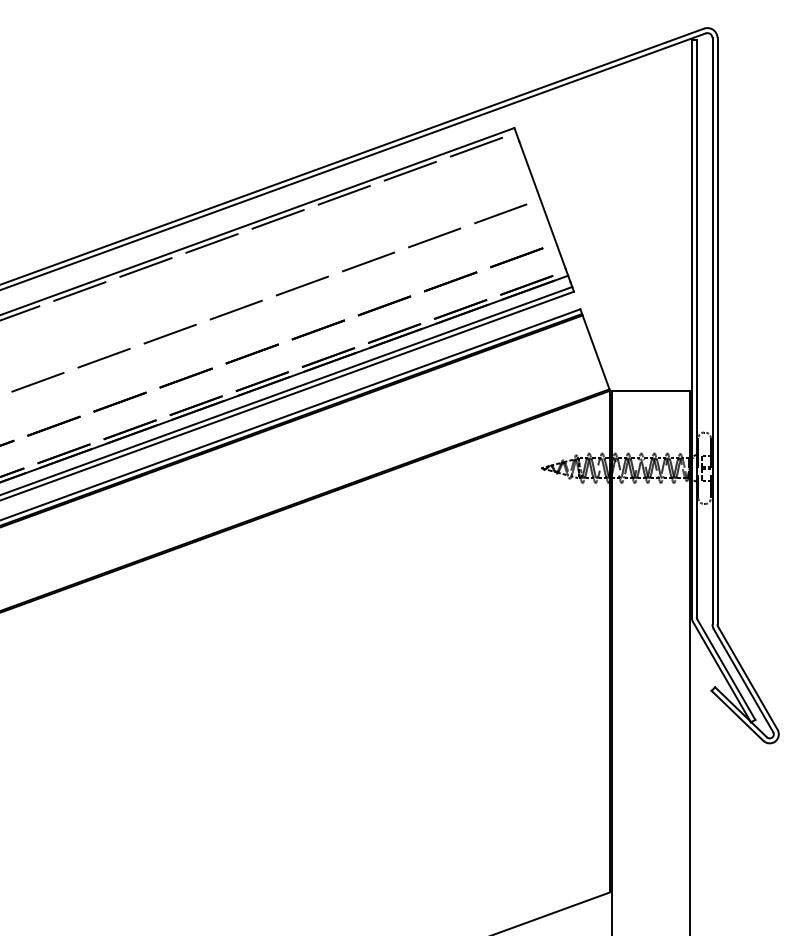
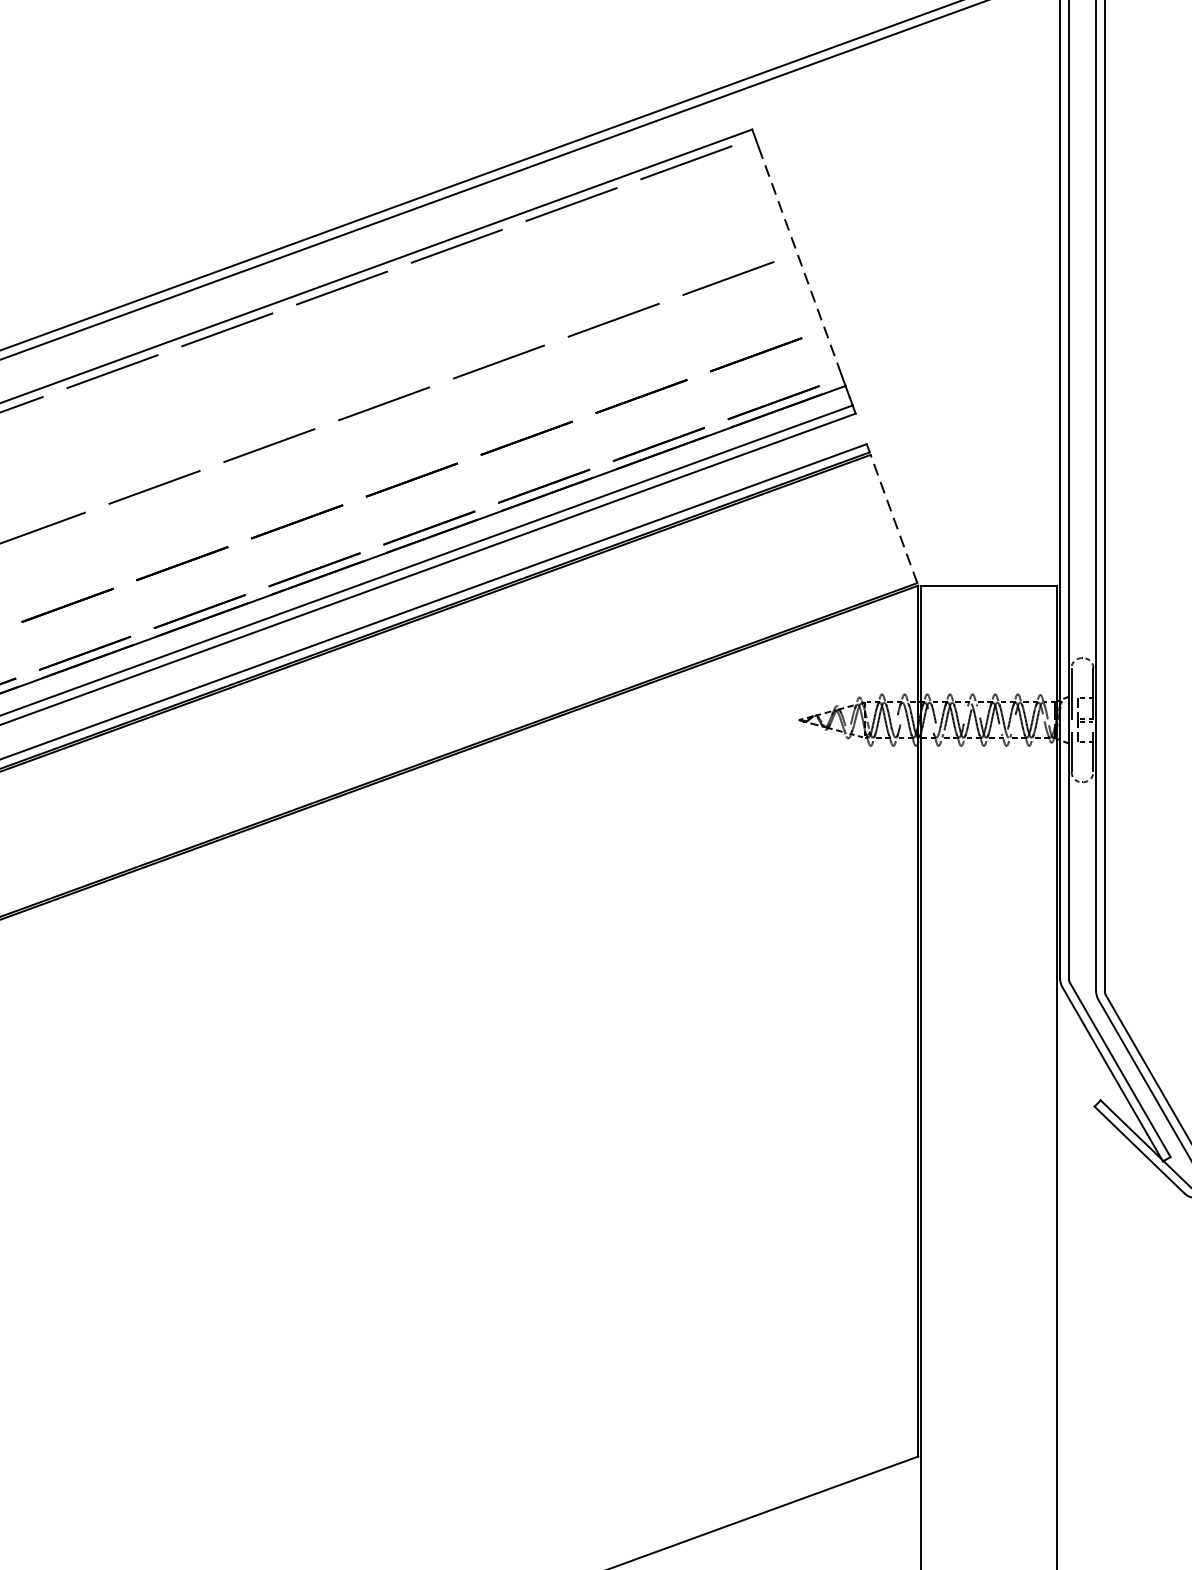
line: (542, 205) -> (800, 263), solid -> dashed
line: (595, 351) -> (892, 517), solid -> dashed

